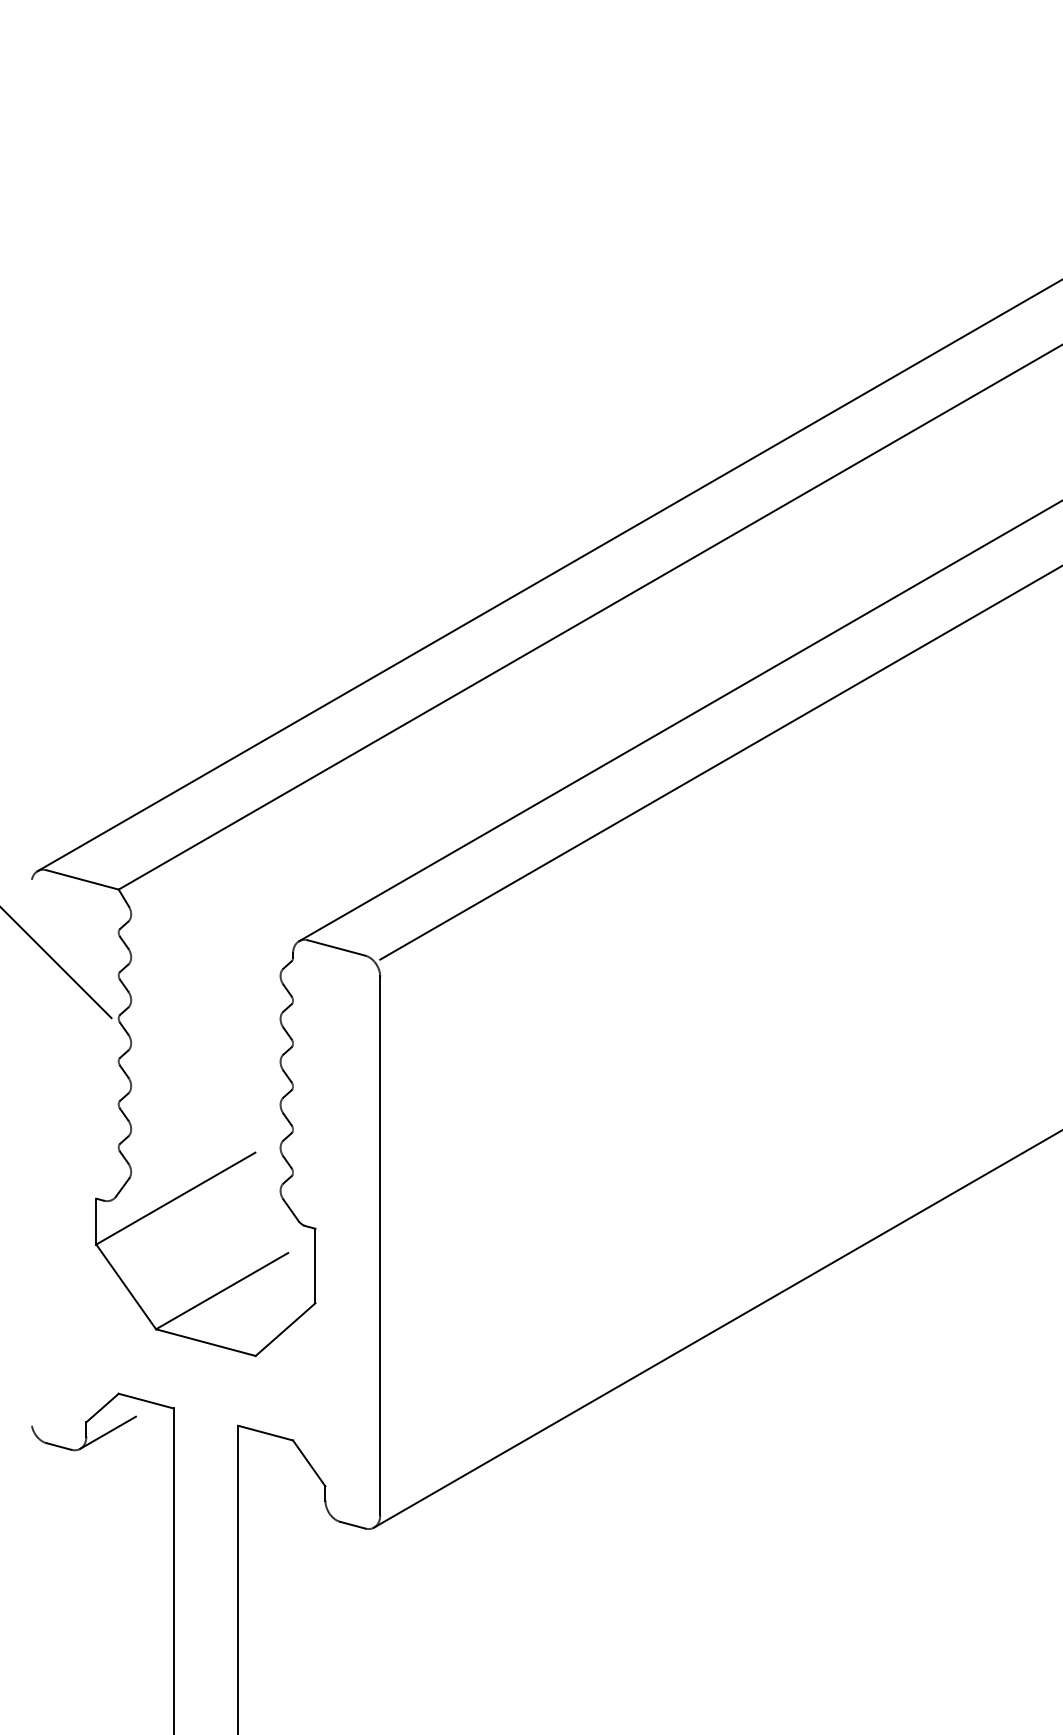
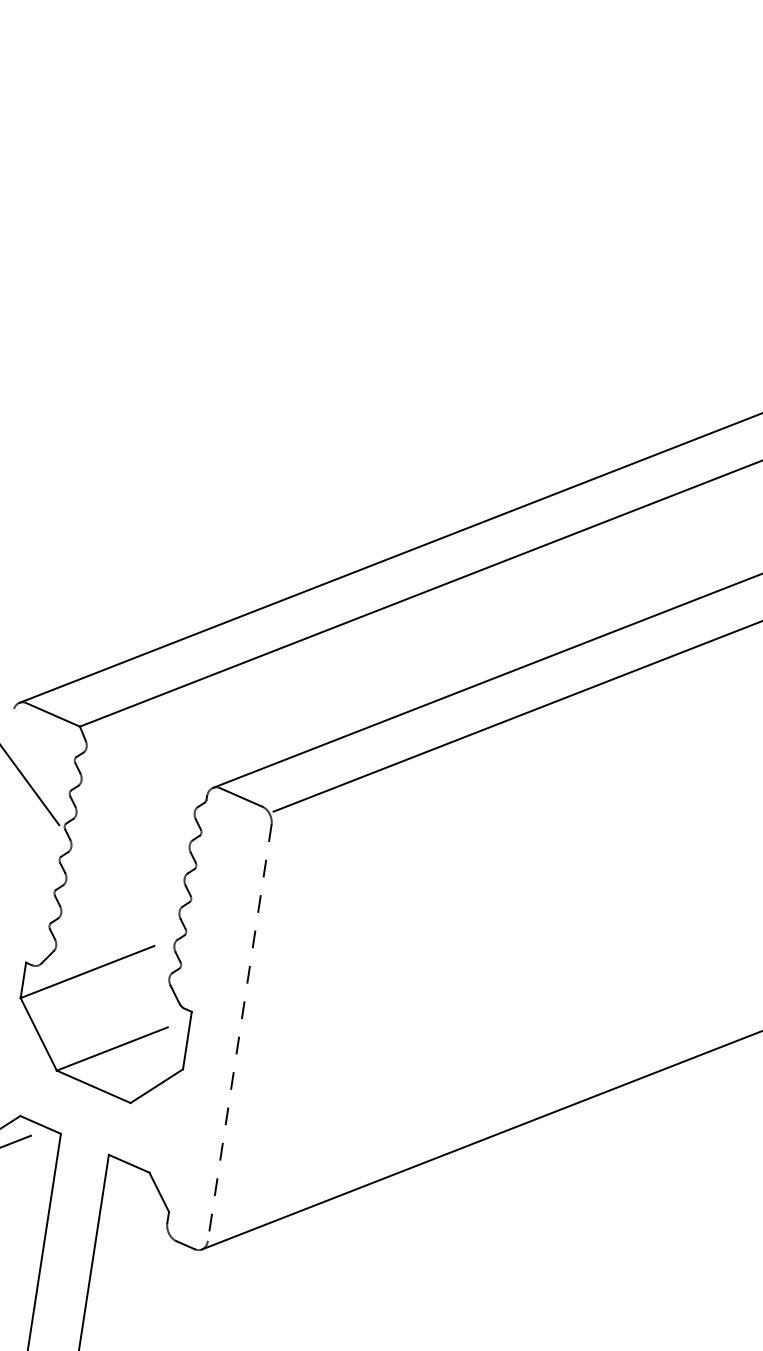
line: (380, 1245) -> (240, 1032), solid -> dashed

